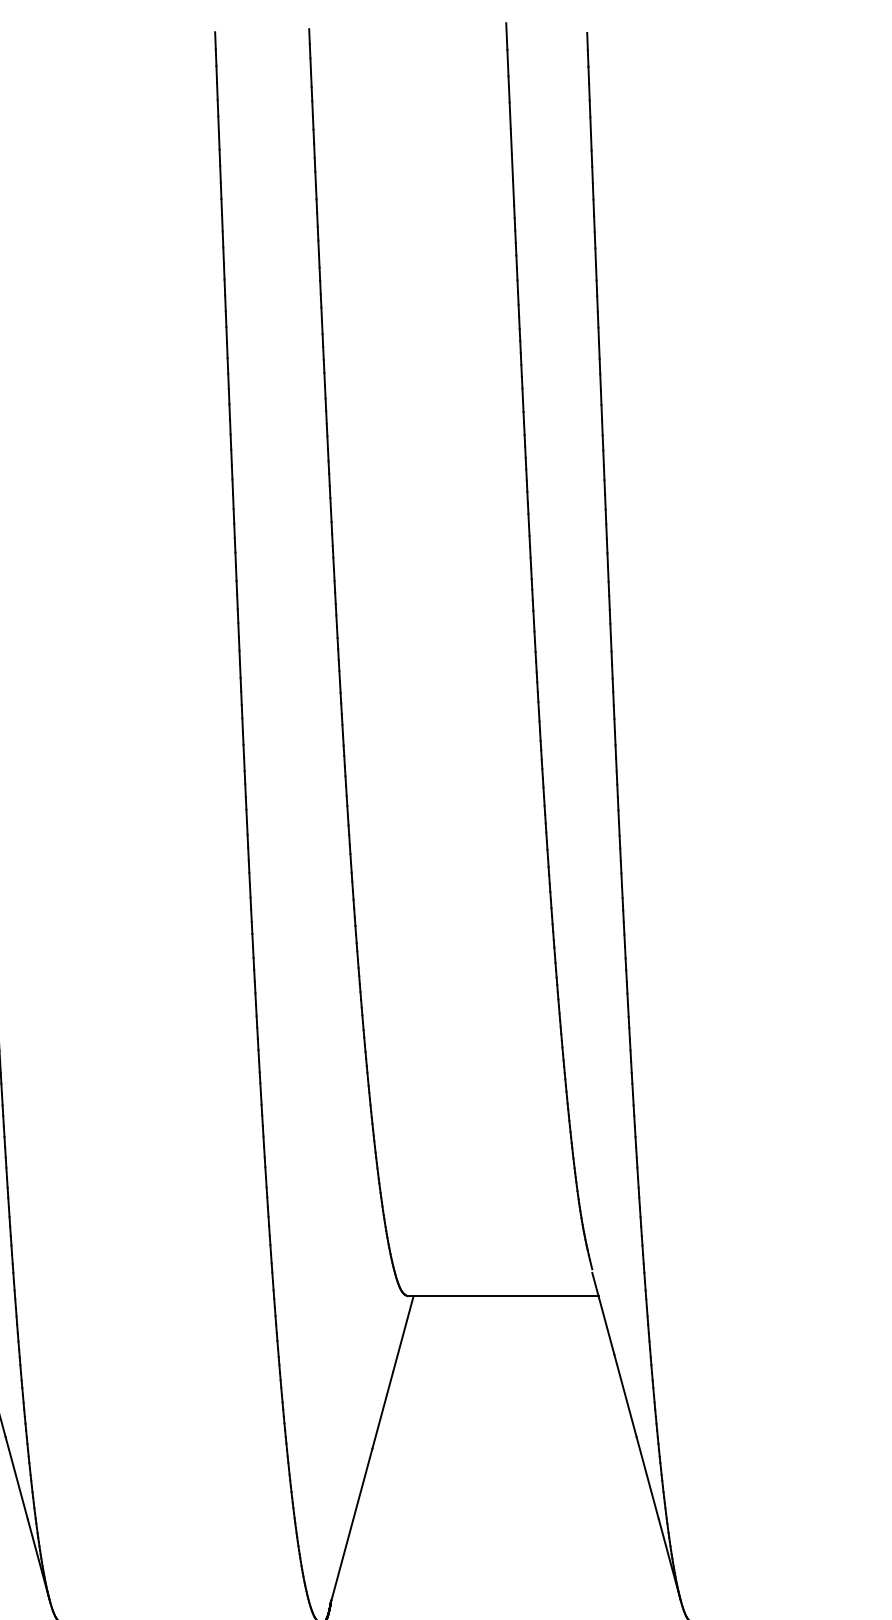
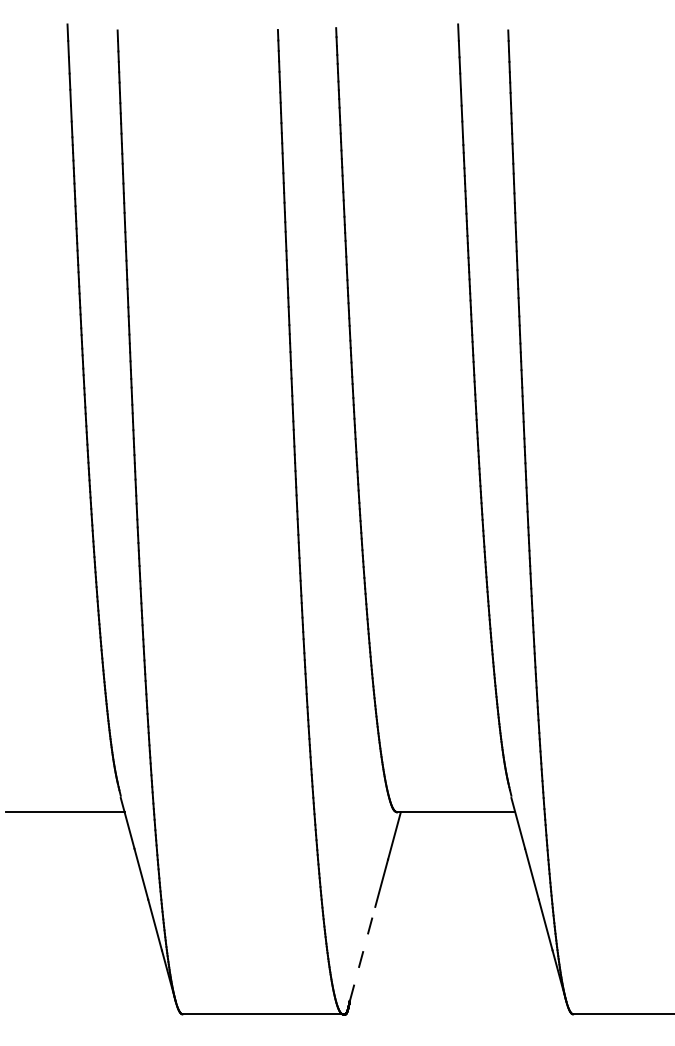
line: (351, 1525) -> (362, 954), solid -> dashed

